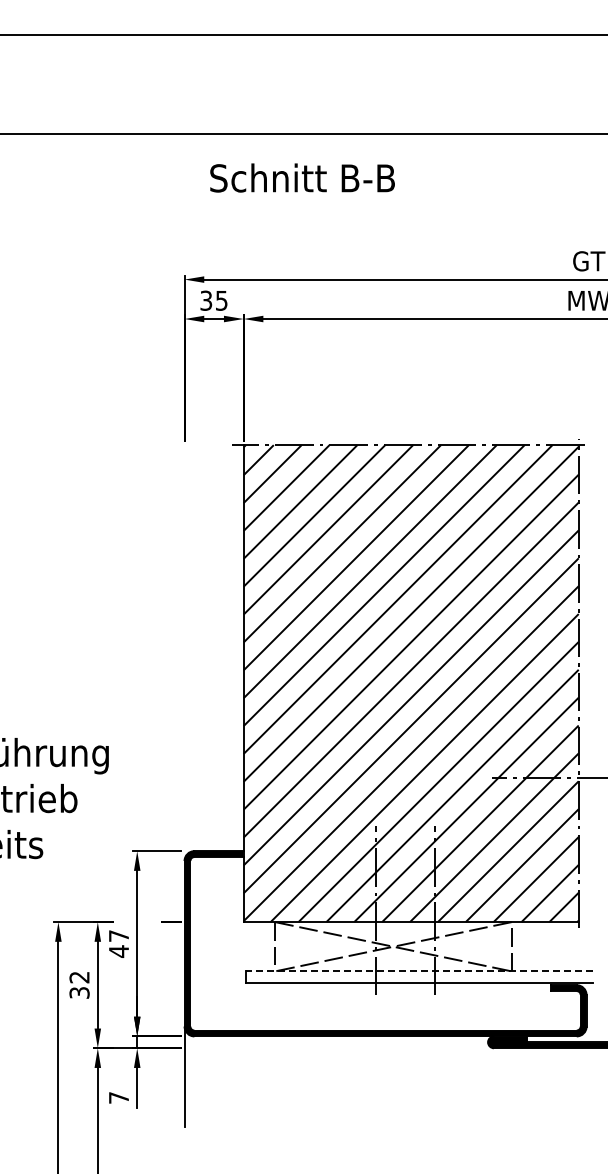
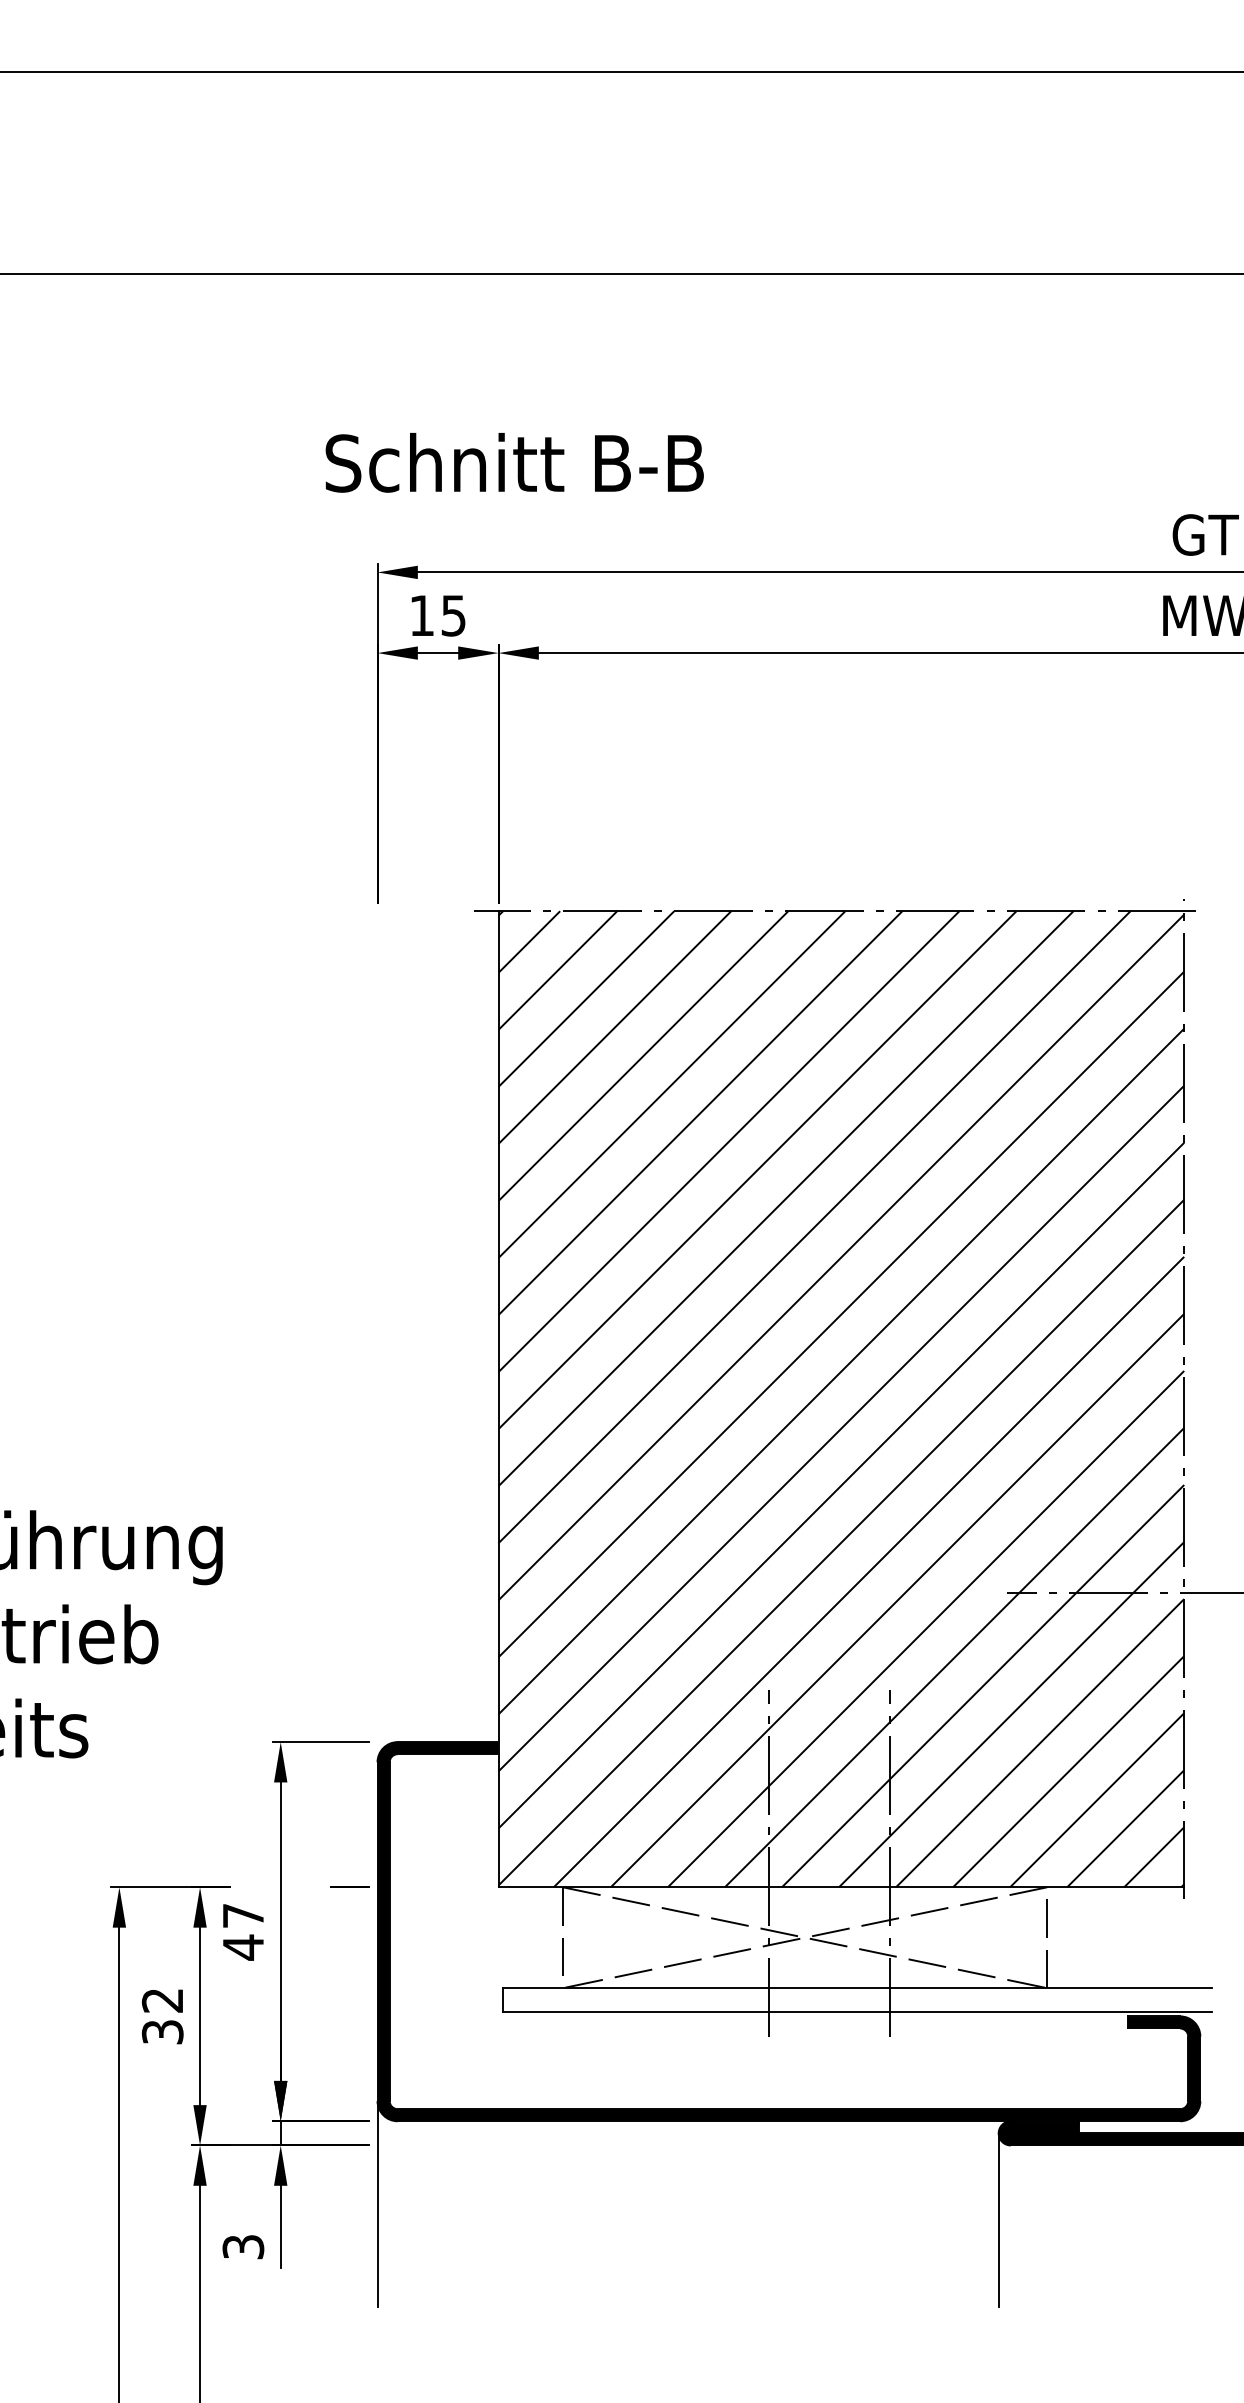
text: (302, 177) -> (514, 461), moved
text: (206, 300) -> (422, 615), 35 -> 15
line: (418, 971) -> (856, 1988), dashed -> solid
line: (488, 1084) -> (999, 2219), added
text: (118, 1097) -> (242, 2246), 7 -> 3

